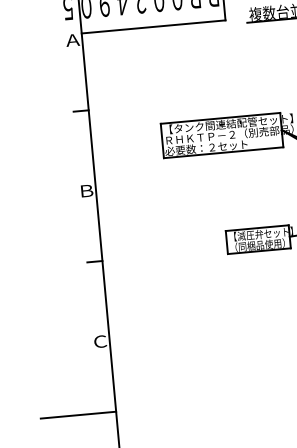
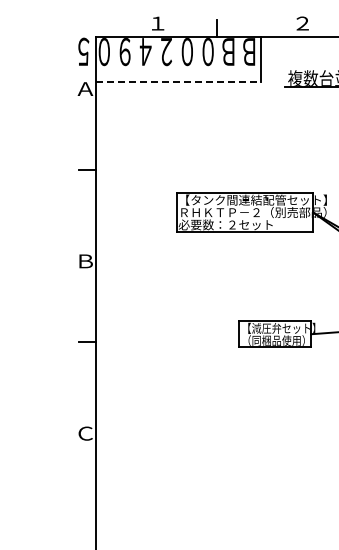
line: (153, 27) -> (178, 82), solid -> dashed
line: (78, 414) -> (53, 514), removed

